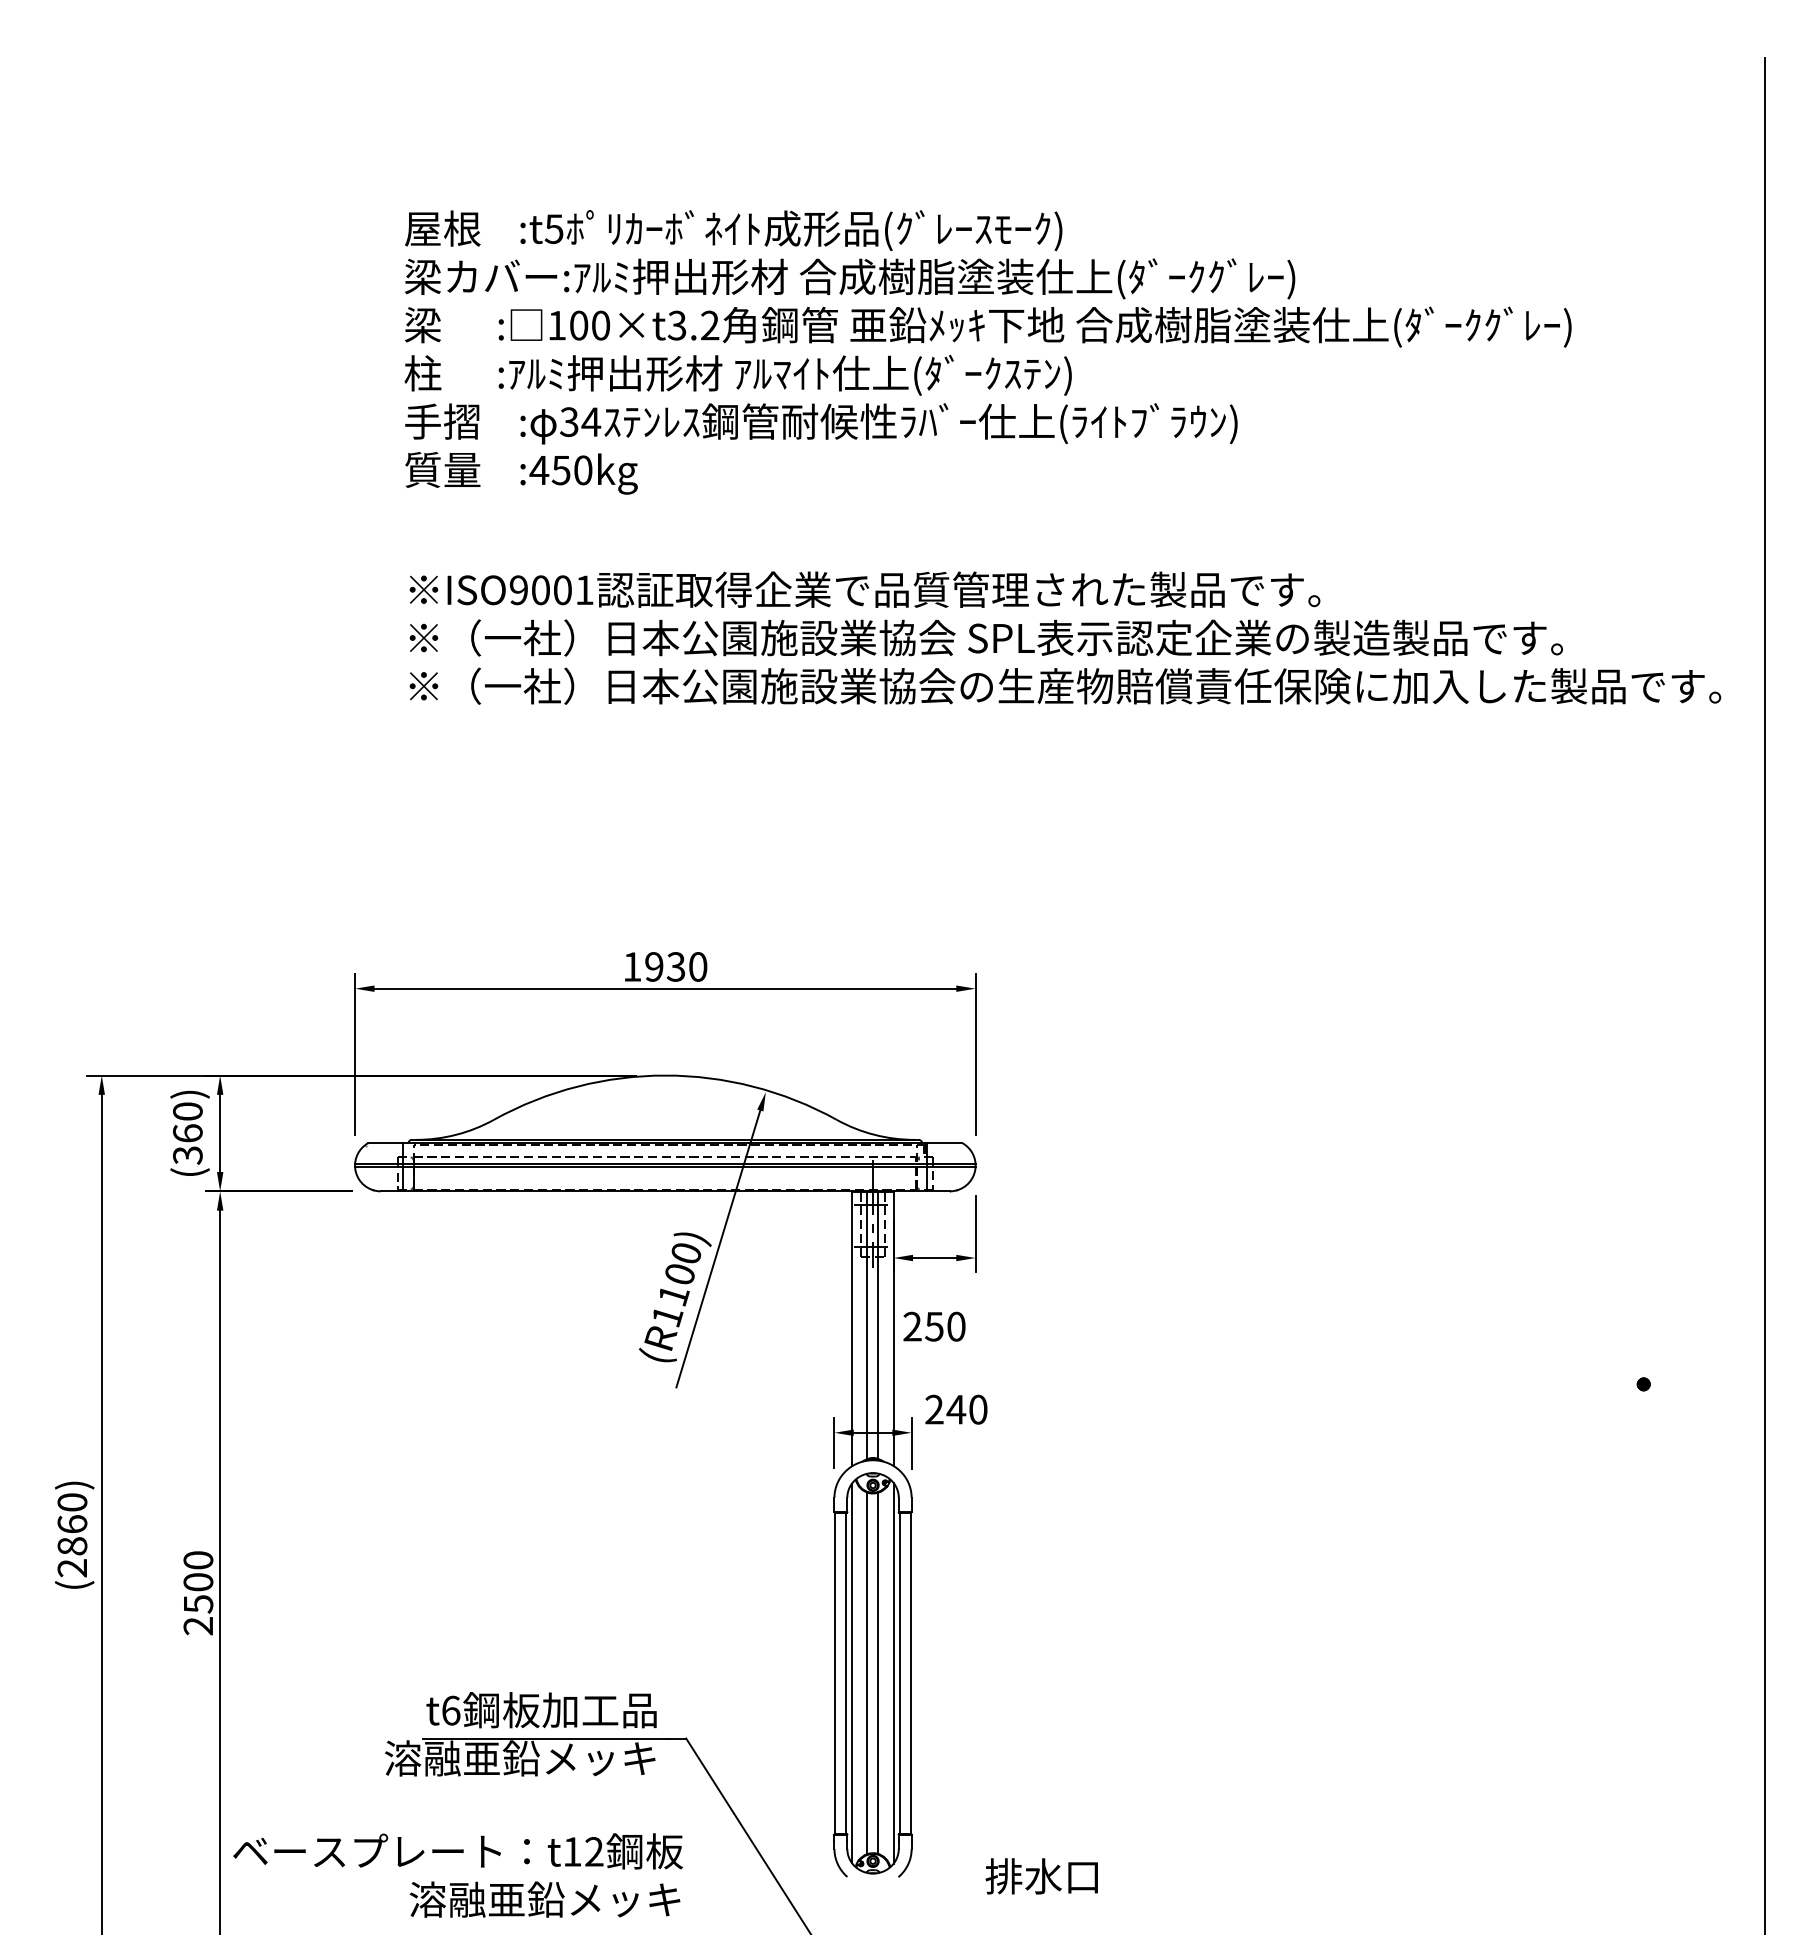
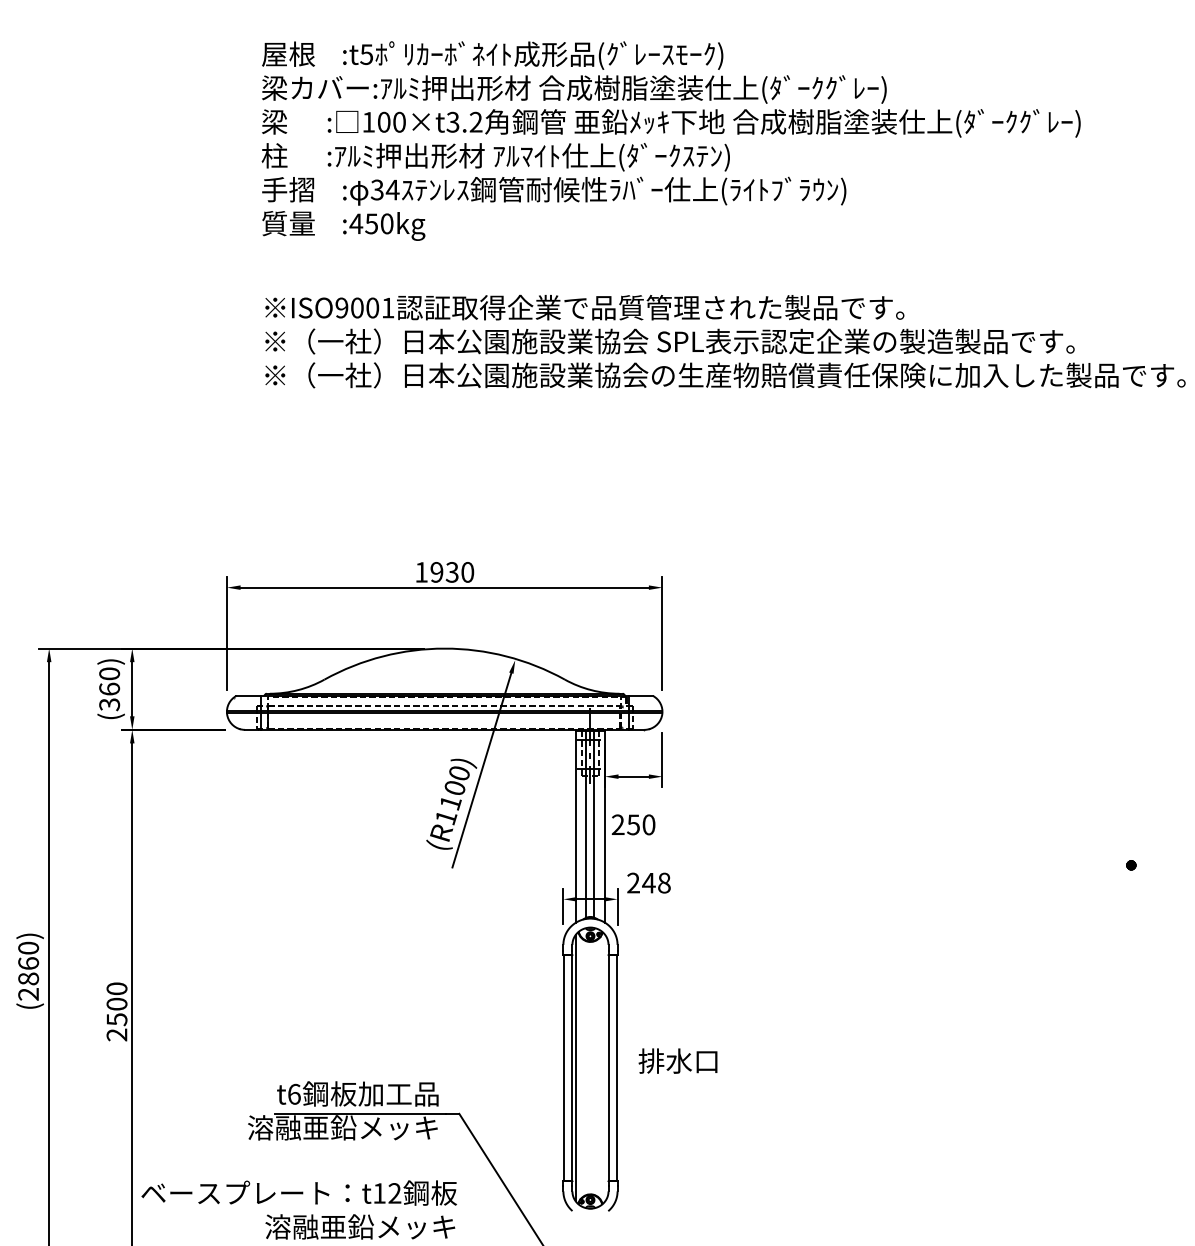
text: (978, 1409) -> (664, 882), 240 -> 248
line: (878, 1672) -> (594, 1067), removed
line: (867, 1673) -> (586, 1068), removed
line: (893, 1673) -> (604, 1068), removed
text: (1041, 1876) -> (677, 1061), moved

